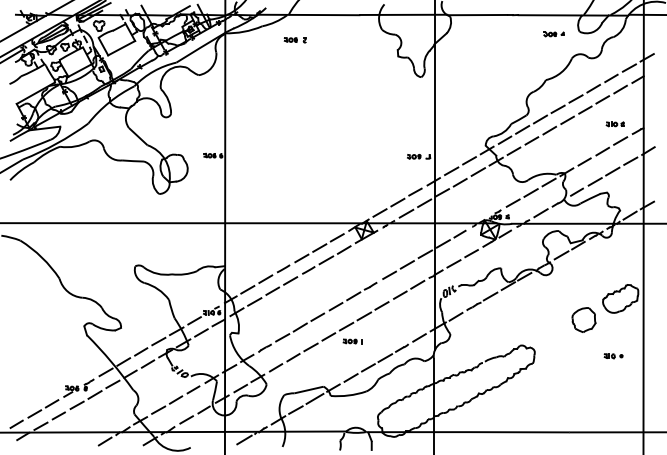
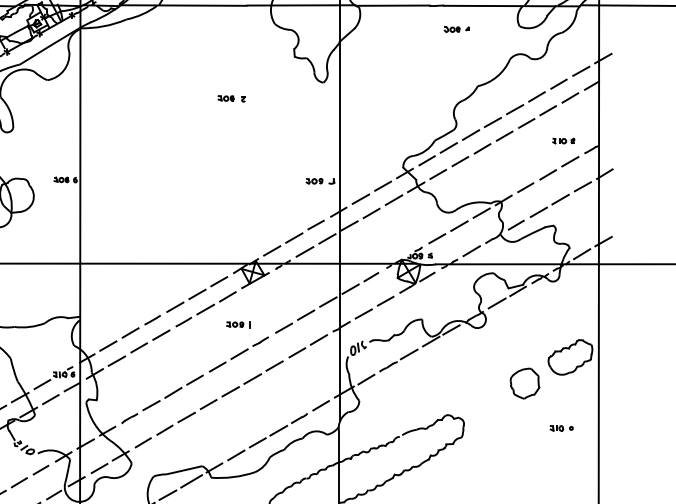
part: (553, 34) -> (456, 29), moved
part: (294, 40) -> (230, 99), moved
part: (352, 341) -> (238, 324), moved

